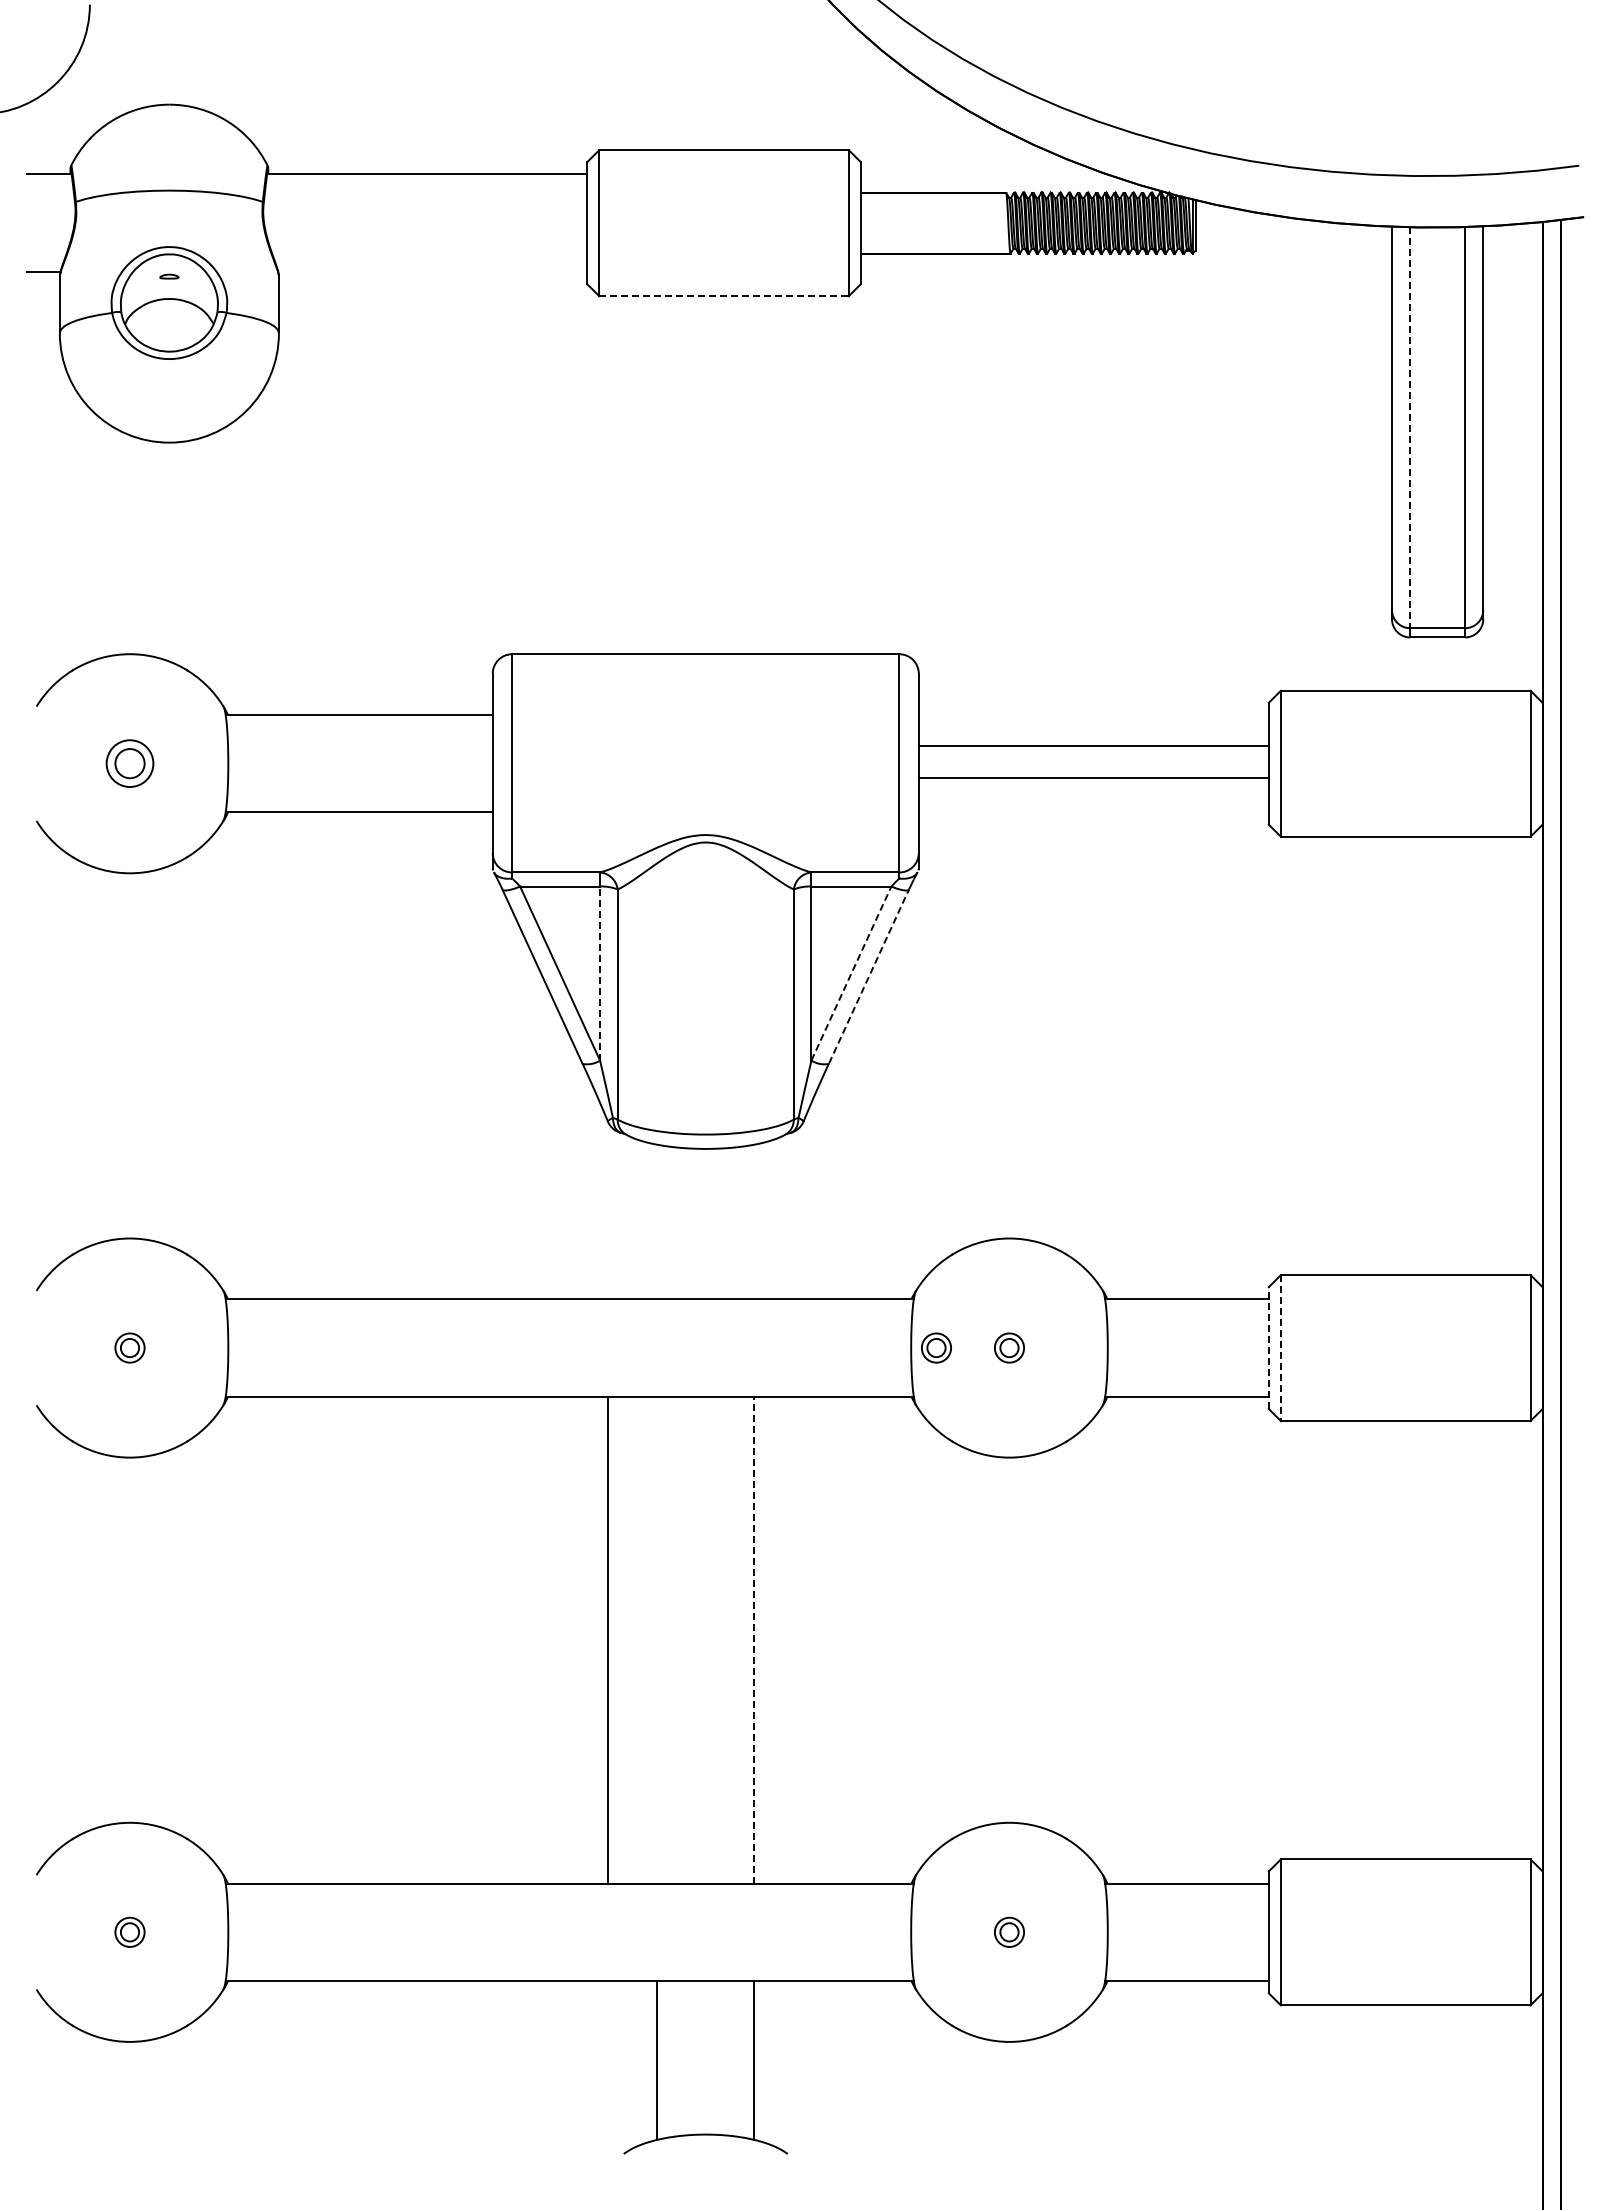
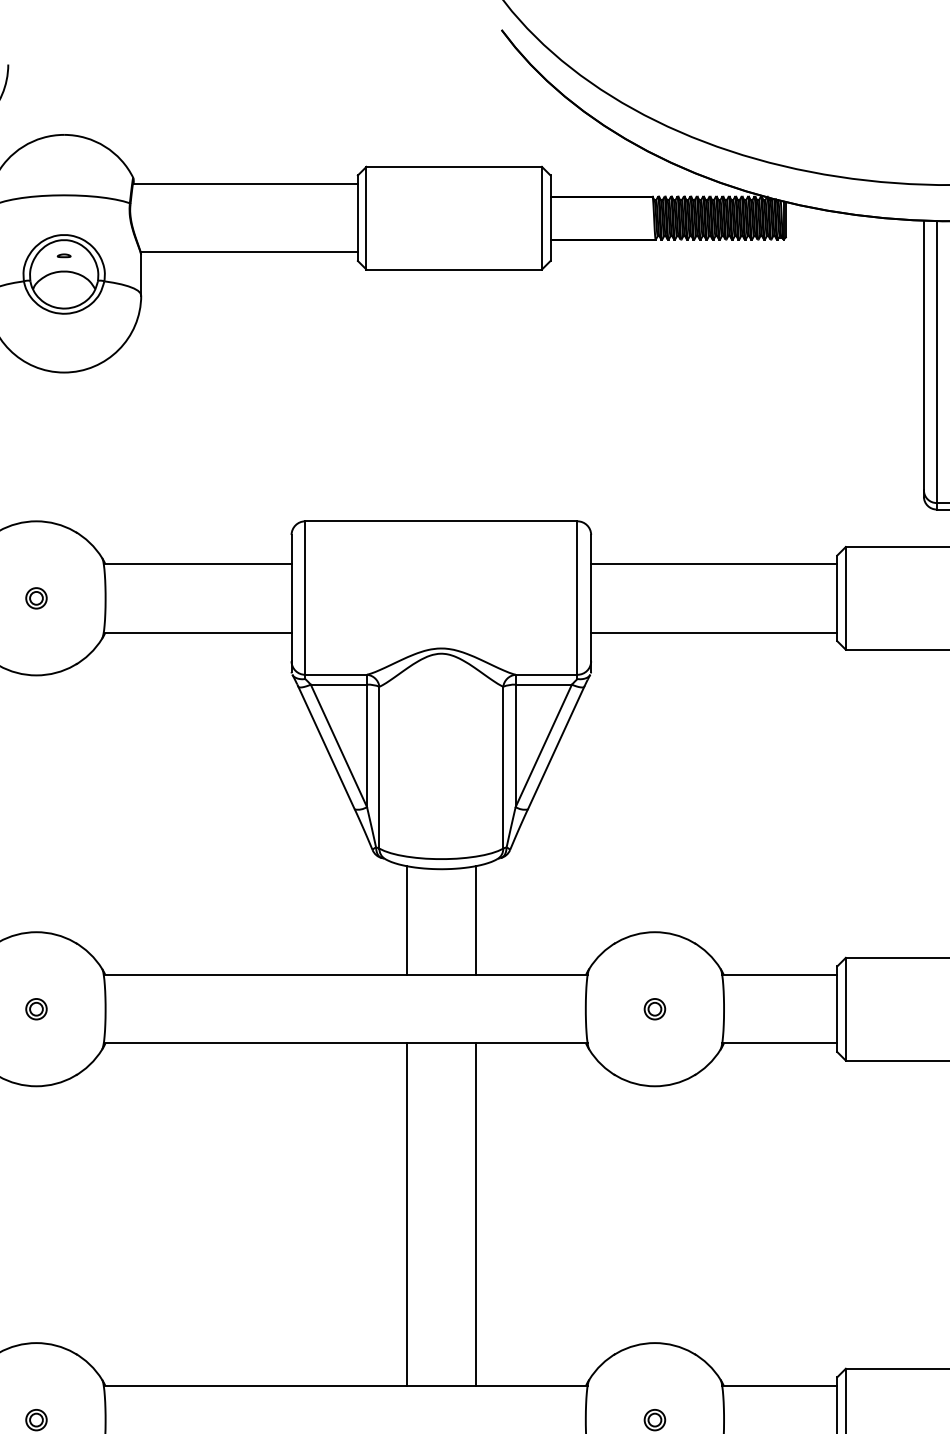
line: (432, 271) -> (249, 252), added
line: (724, 296) -> (454, 269), dashed -> solid
line: (1410, 428) -> (936, 362), dashed -> solid
line: (1093, 746) -> (714, 632), moved
part: (129, 763) -> (36, 598), size x0.62
line: (1093, 778) -> (714, 564), moved
line: (600, 973) -> (367, 745), dashed -> solid
line: (851, 973) -> (543, 745), dashed -> solid
line: (869, 976) -> (556, 747), dashed -> solid
line: (657, 1221) -> (407, 920), added
line: (754, 1221) -> (475, 920), added
part: (936, 1347) -> (603, 1008), removed
line: (1268, 1348) -> (837, 1009), dashed -> solid
line: (1280, 1348) -> (845, 1009), dashed -> solid
line: (608, 1639) -> (407, 1214), moved
line: (754, 1639) -> (475, 1214), dashed -> solid

